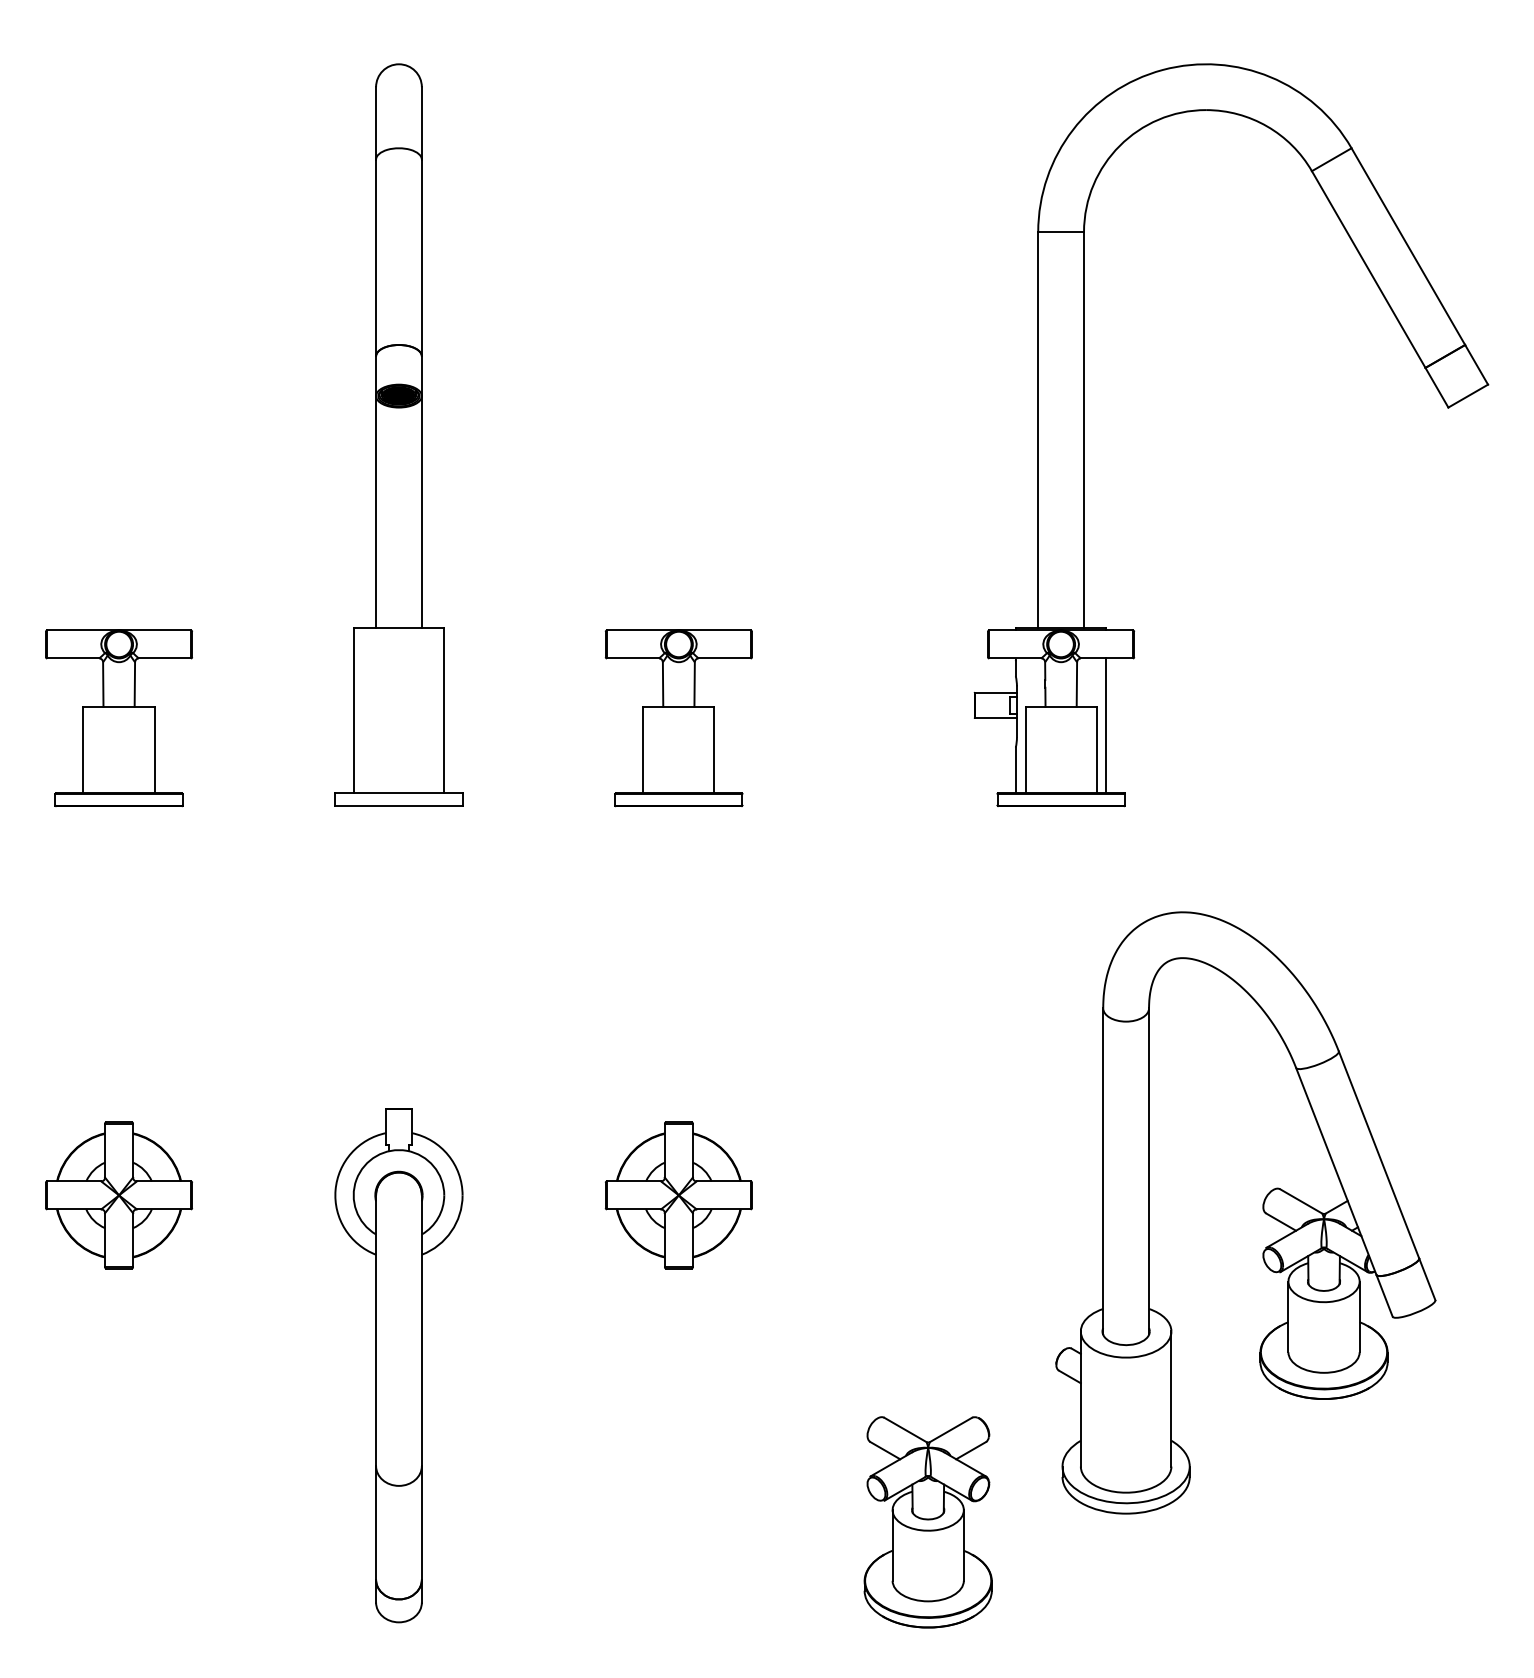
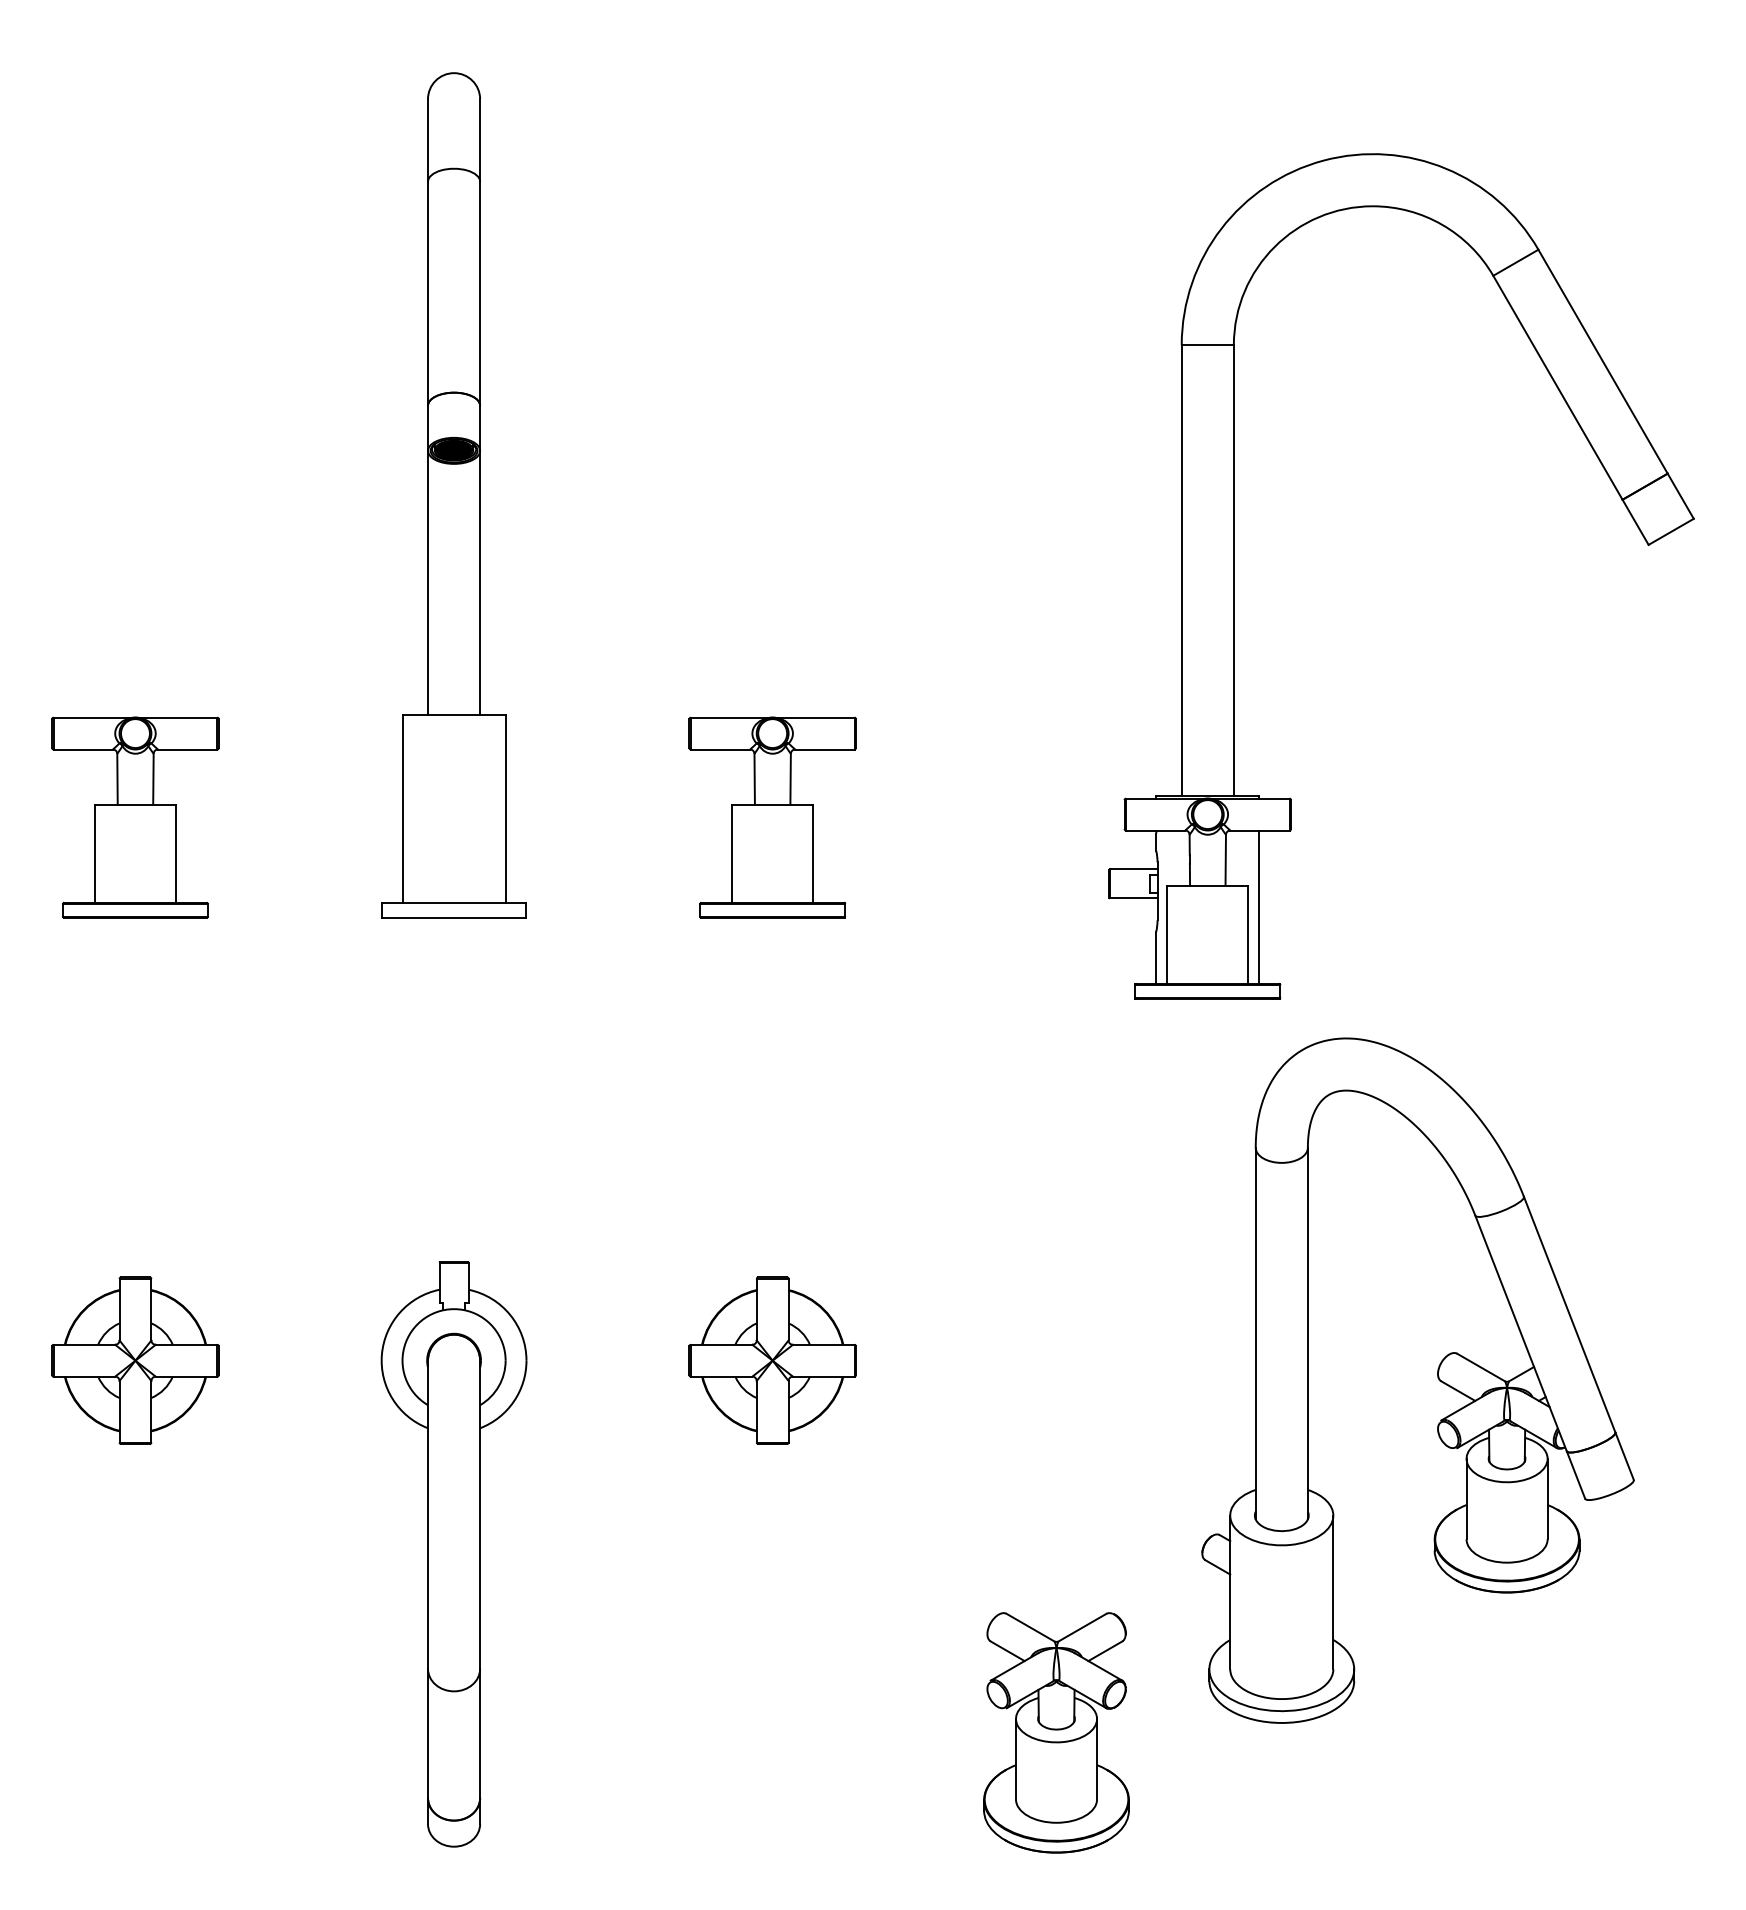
part: (1084, 435) -> (1234, 576), moved

